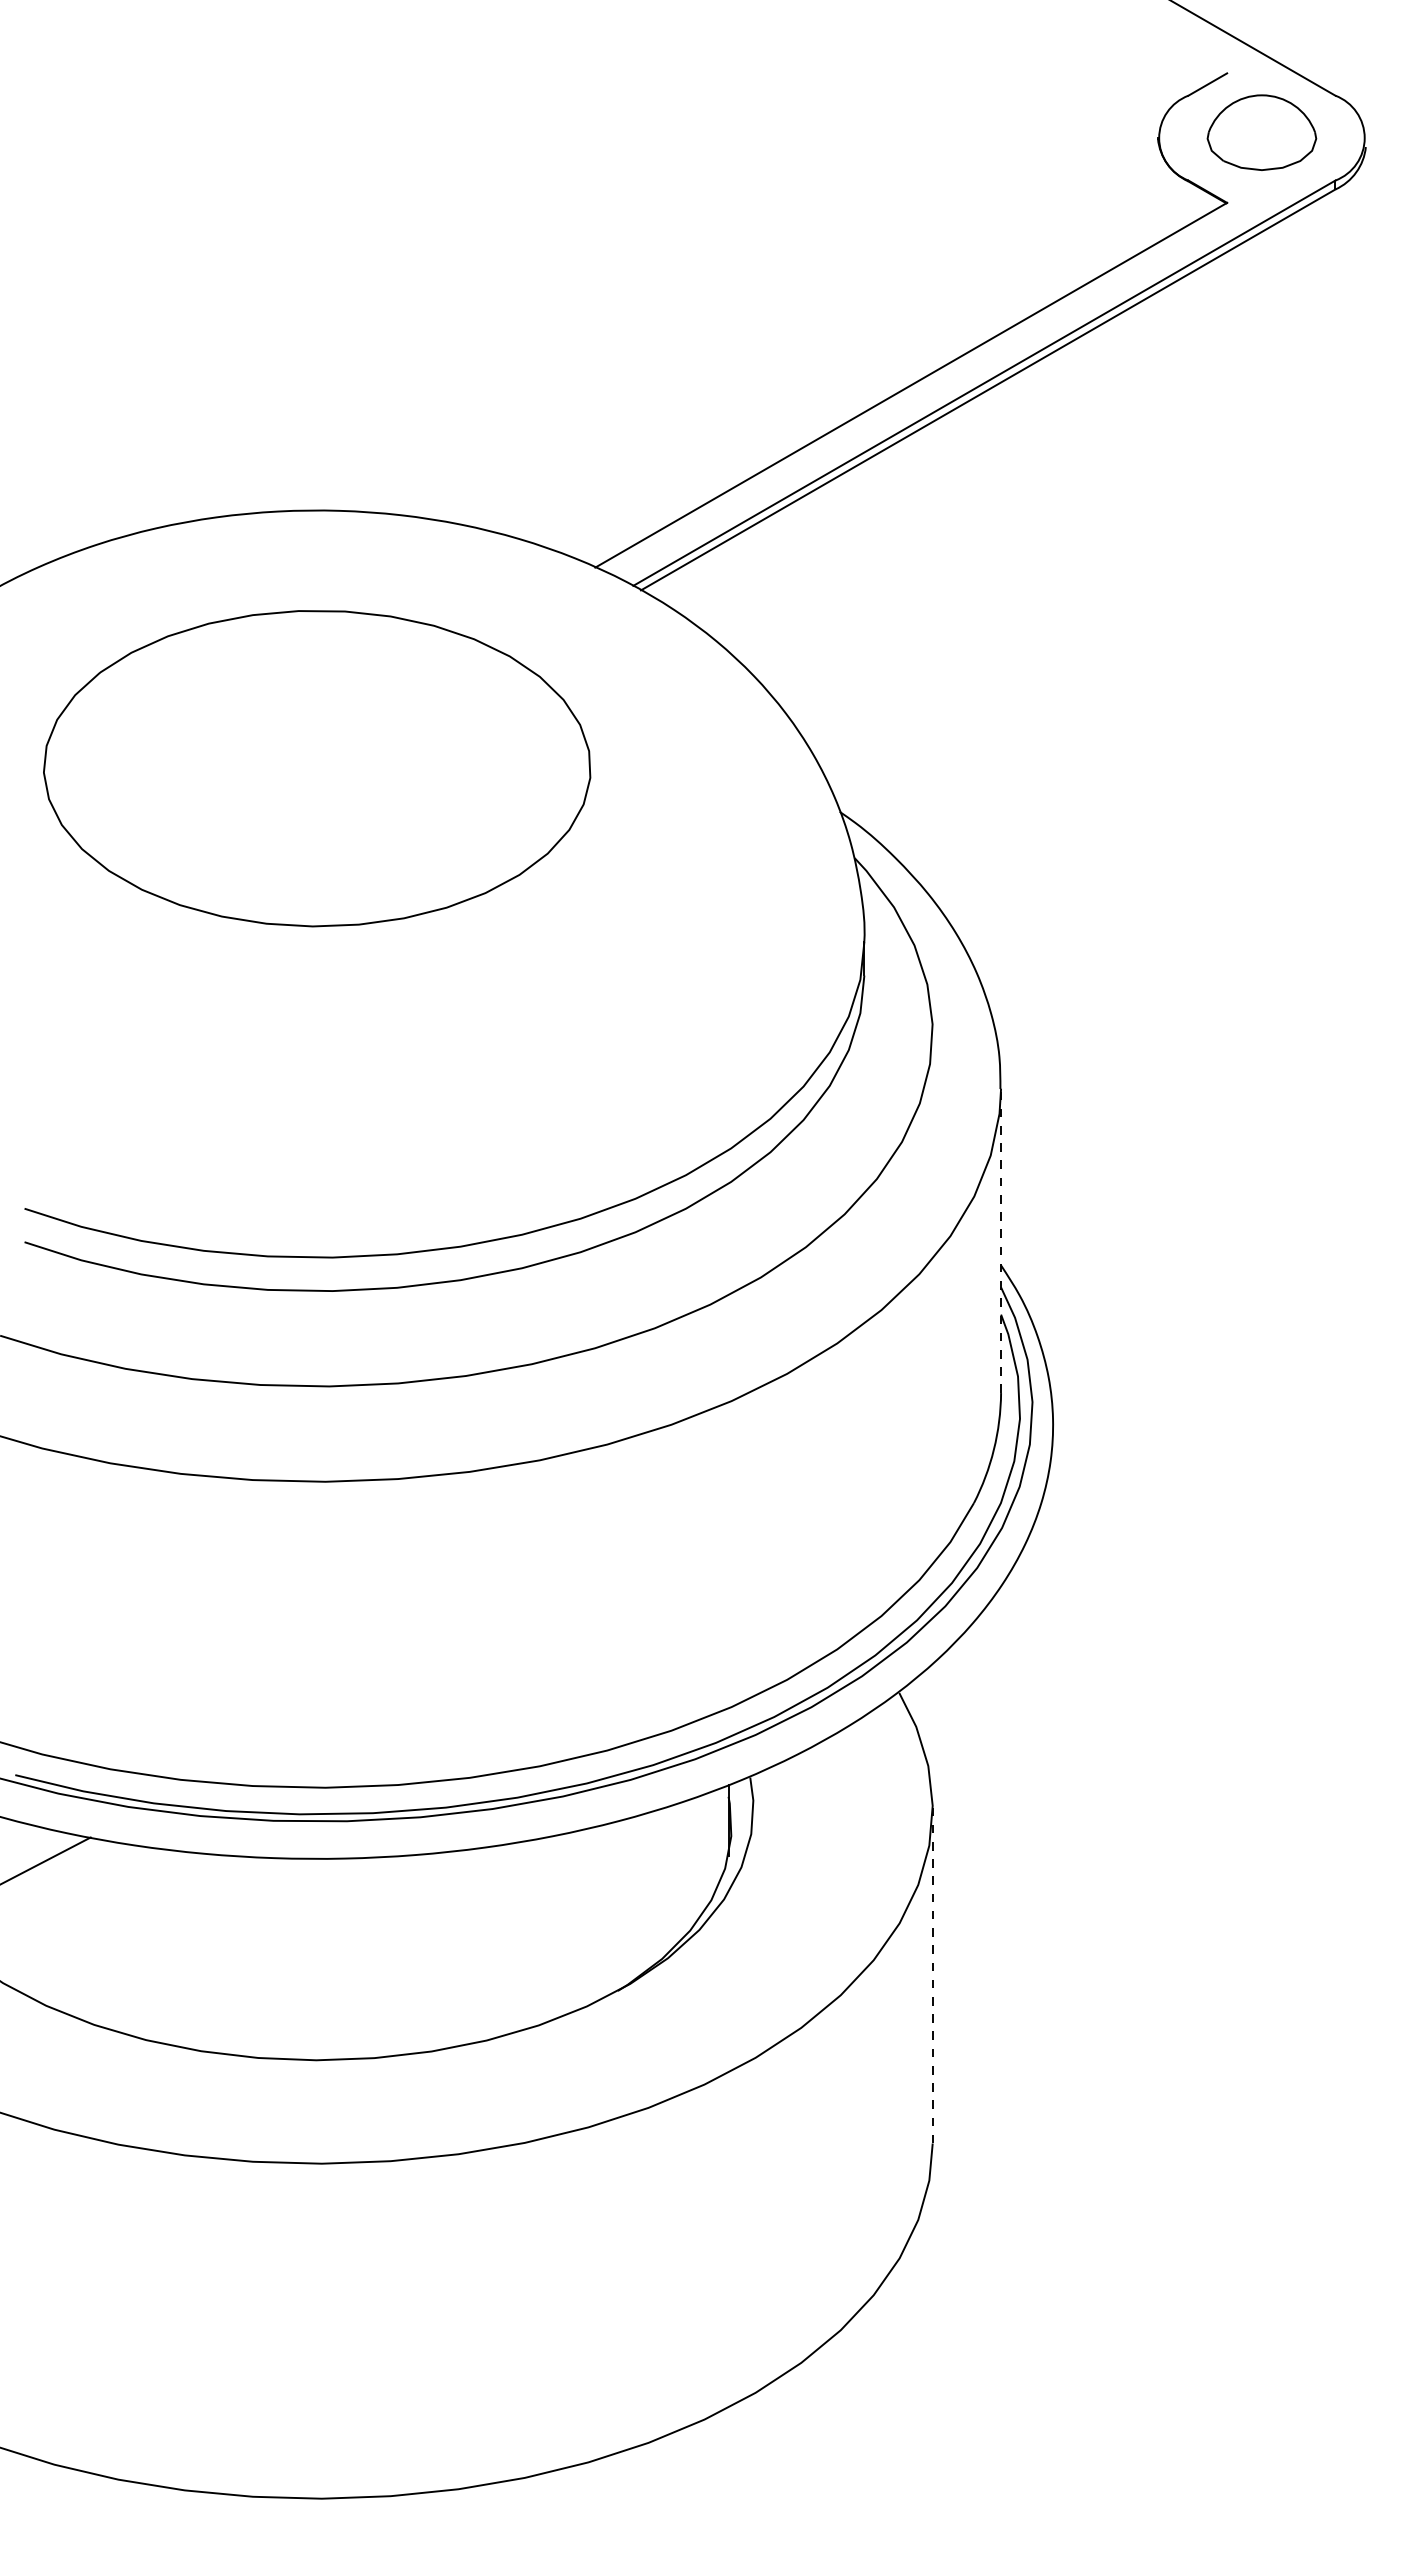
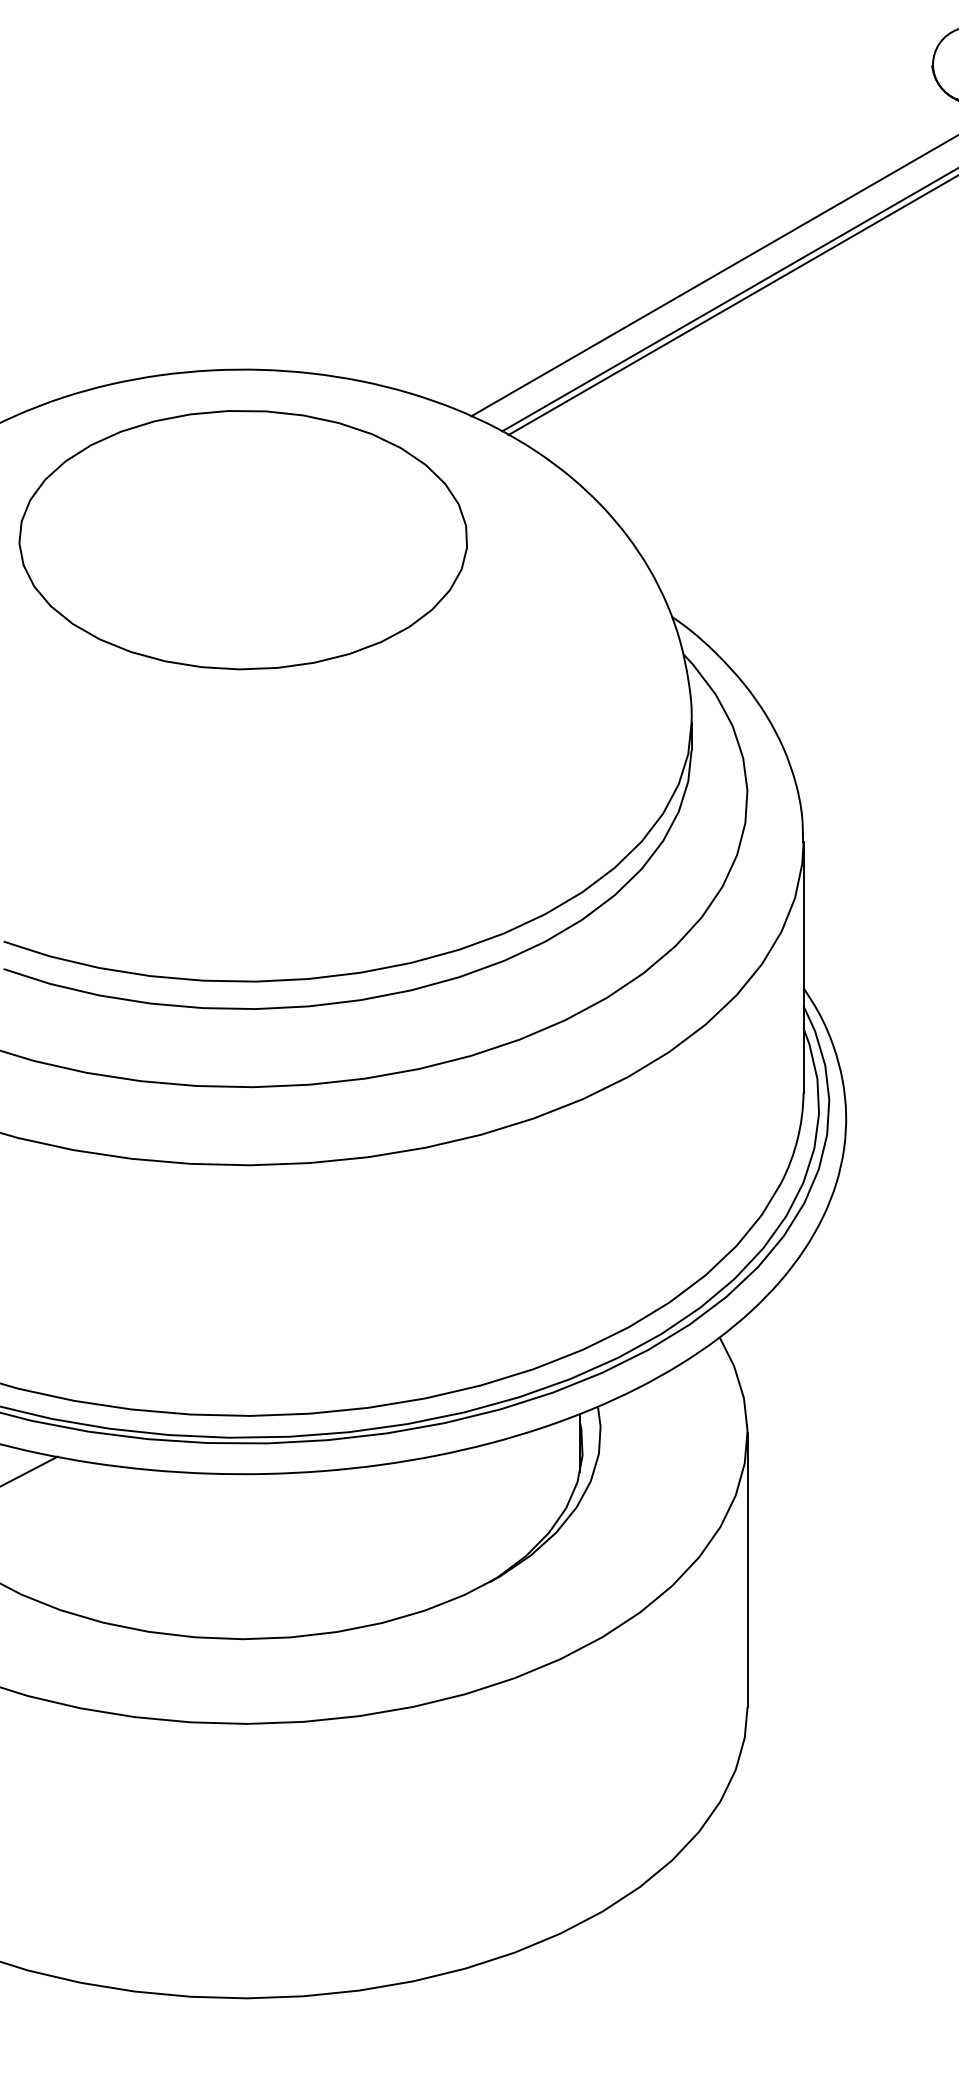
part: (317, 768) -> (243, 540), moved
line: (1001, 1240) -> (803, 967), dashed -> solid
line: (932, 1975) -> (747, 1569), dashed -> solid

